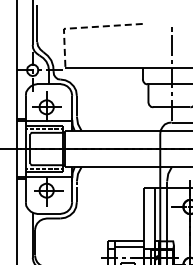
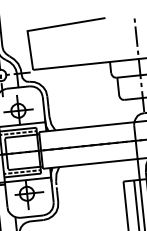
line: (82, 27) -> (45, 27), dashed -> solid

